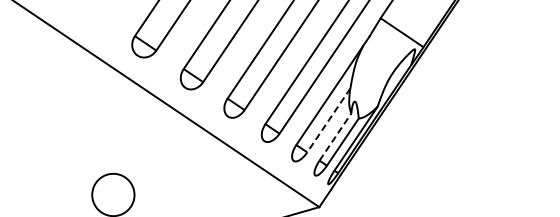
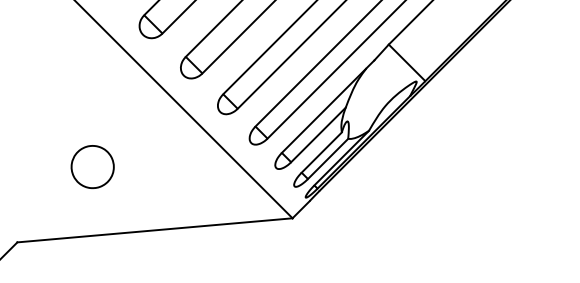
line: (328, 119) -> (318, 134), dashed -> solid
line: (336, 136) -> (322, 152), dashed -> solid

